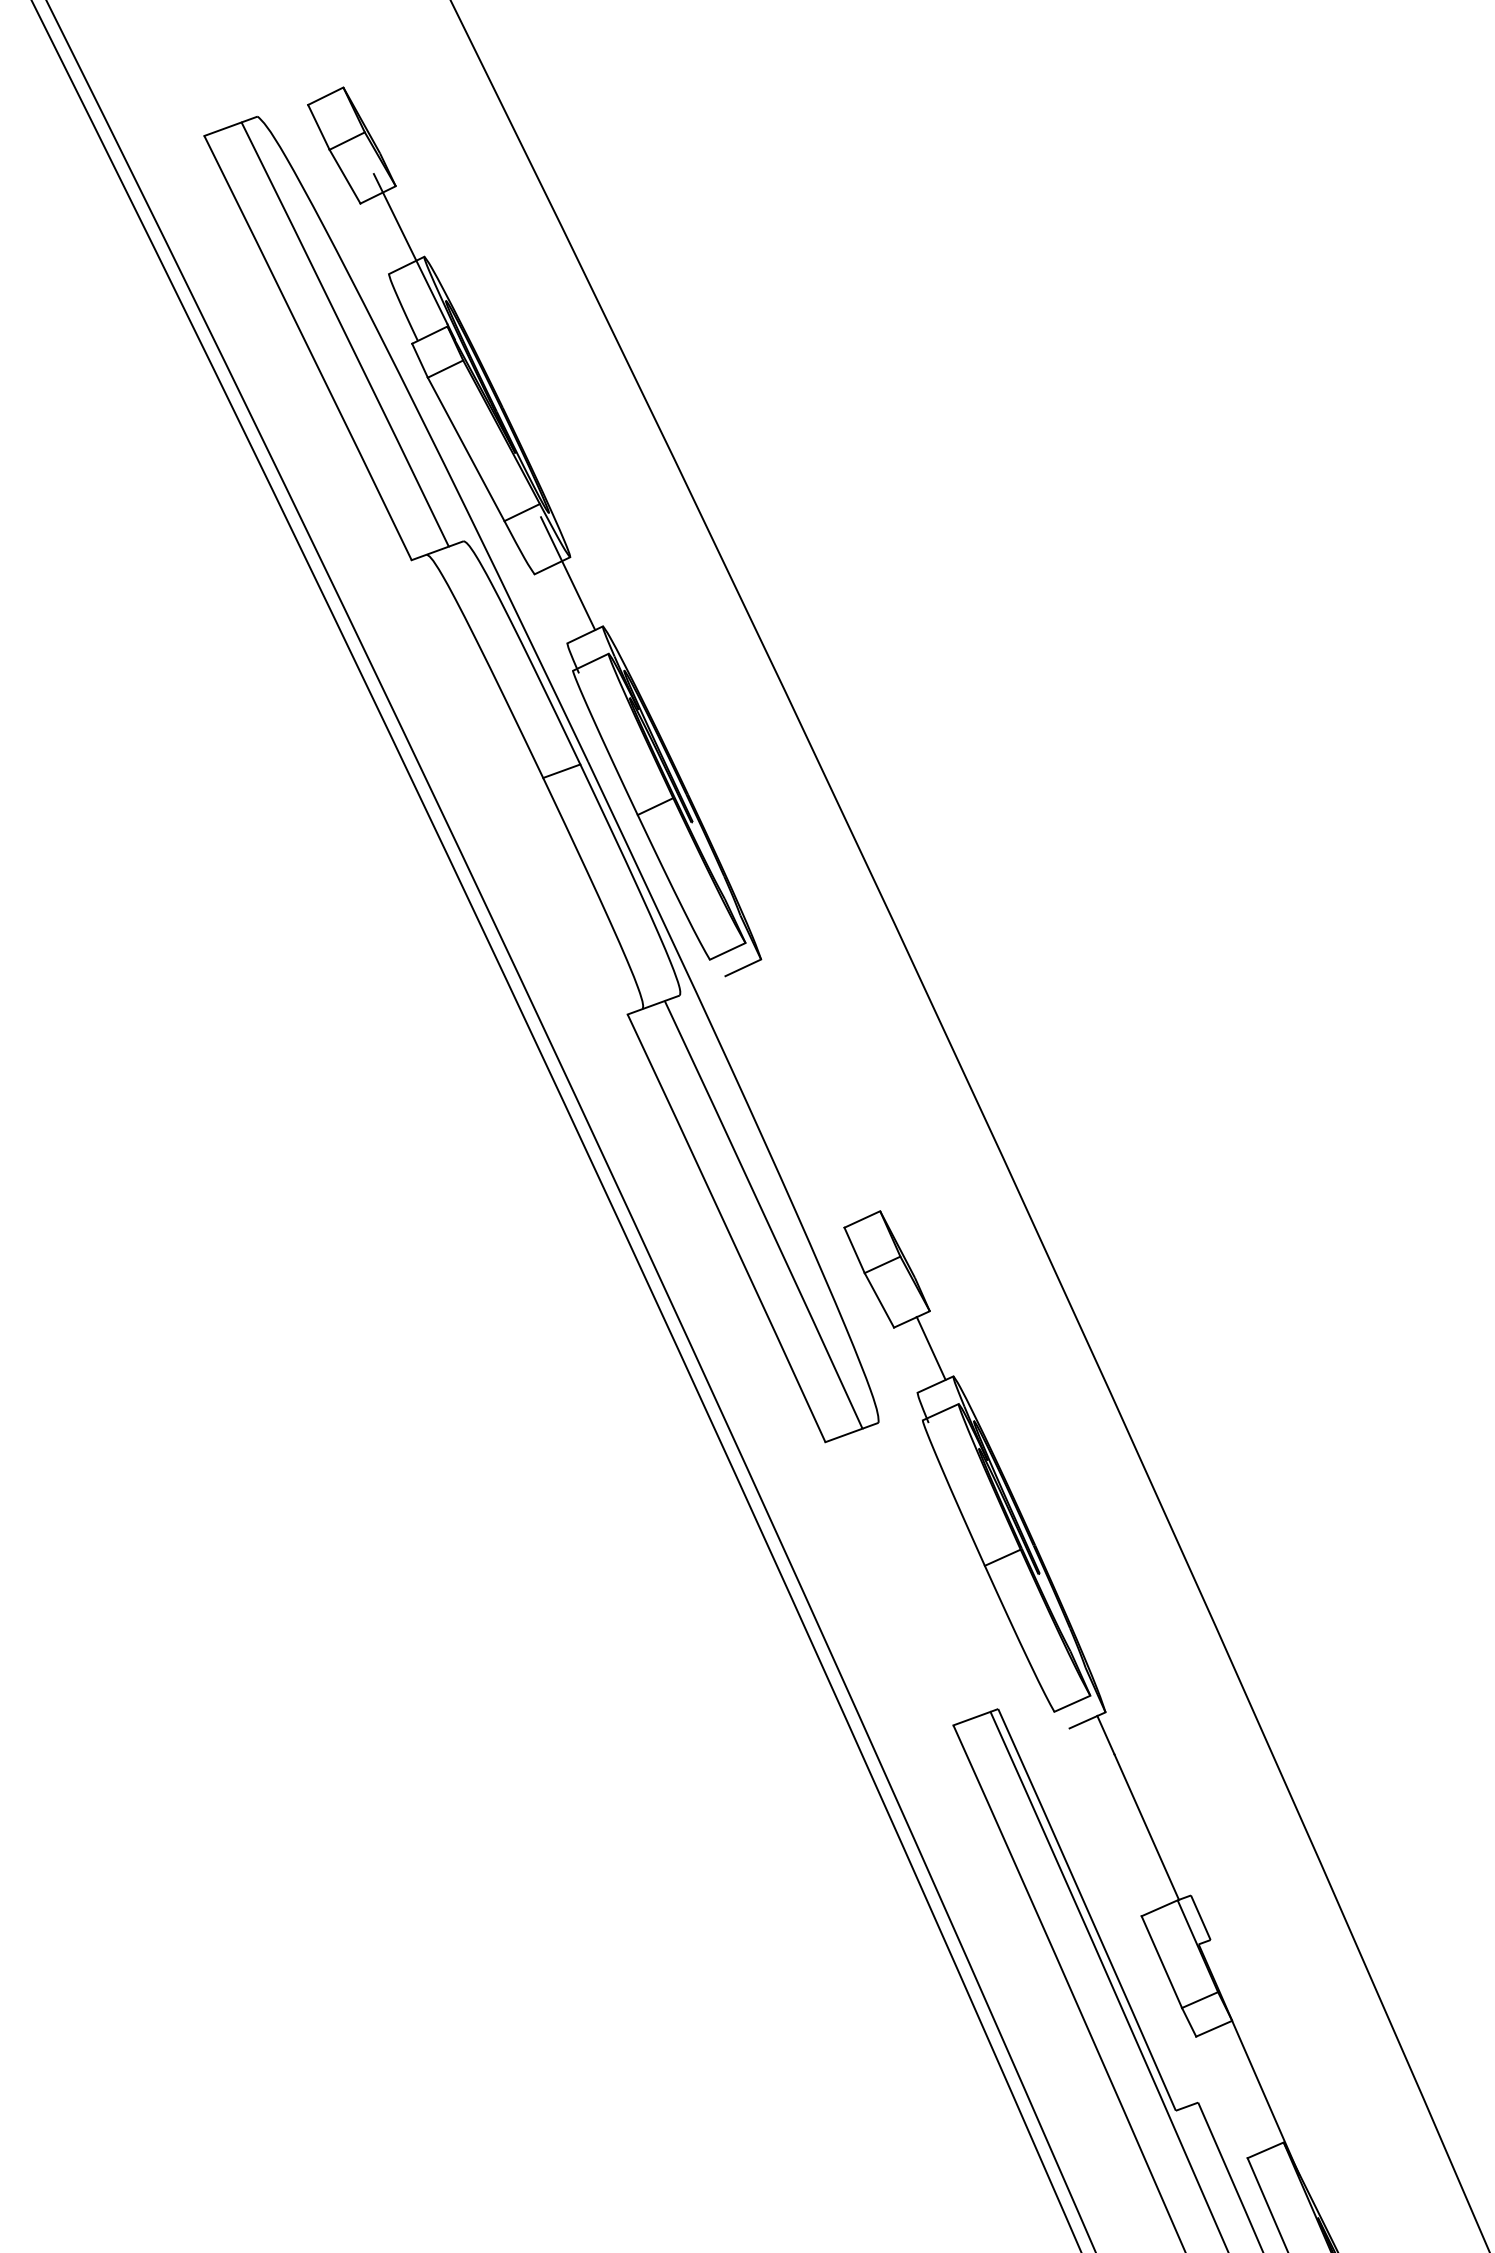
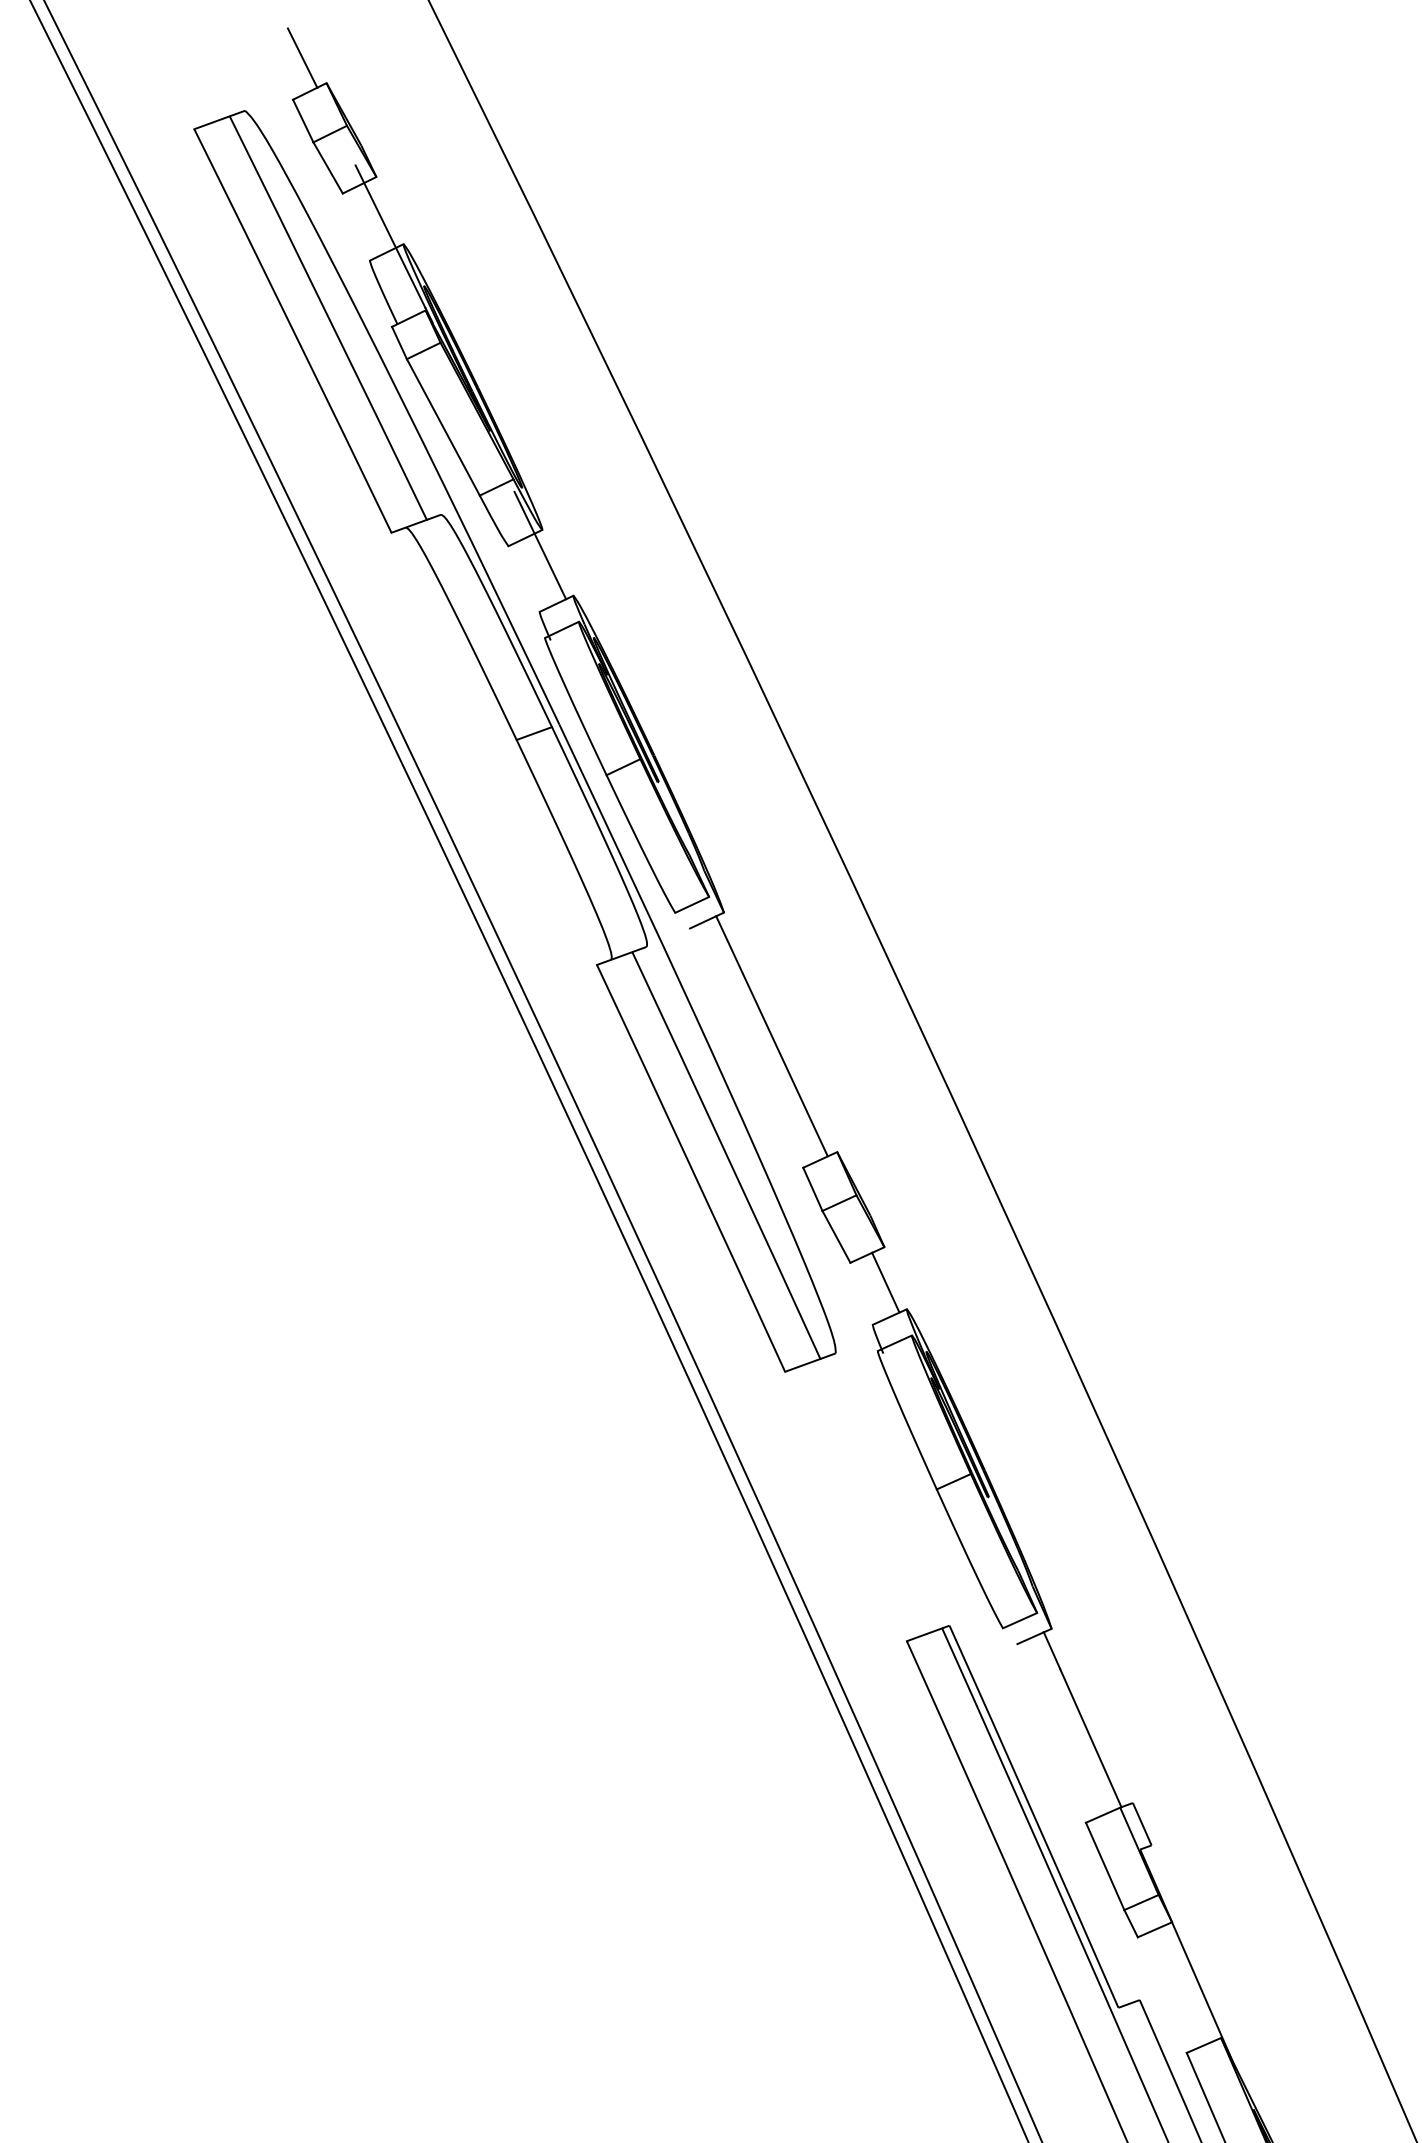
line: (318, 60) -> (302, 57), added
line: (811, 1089) -> (771, 1036), added

